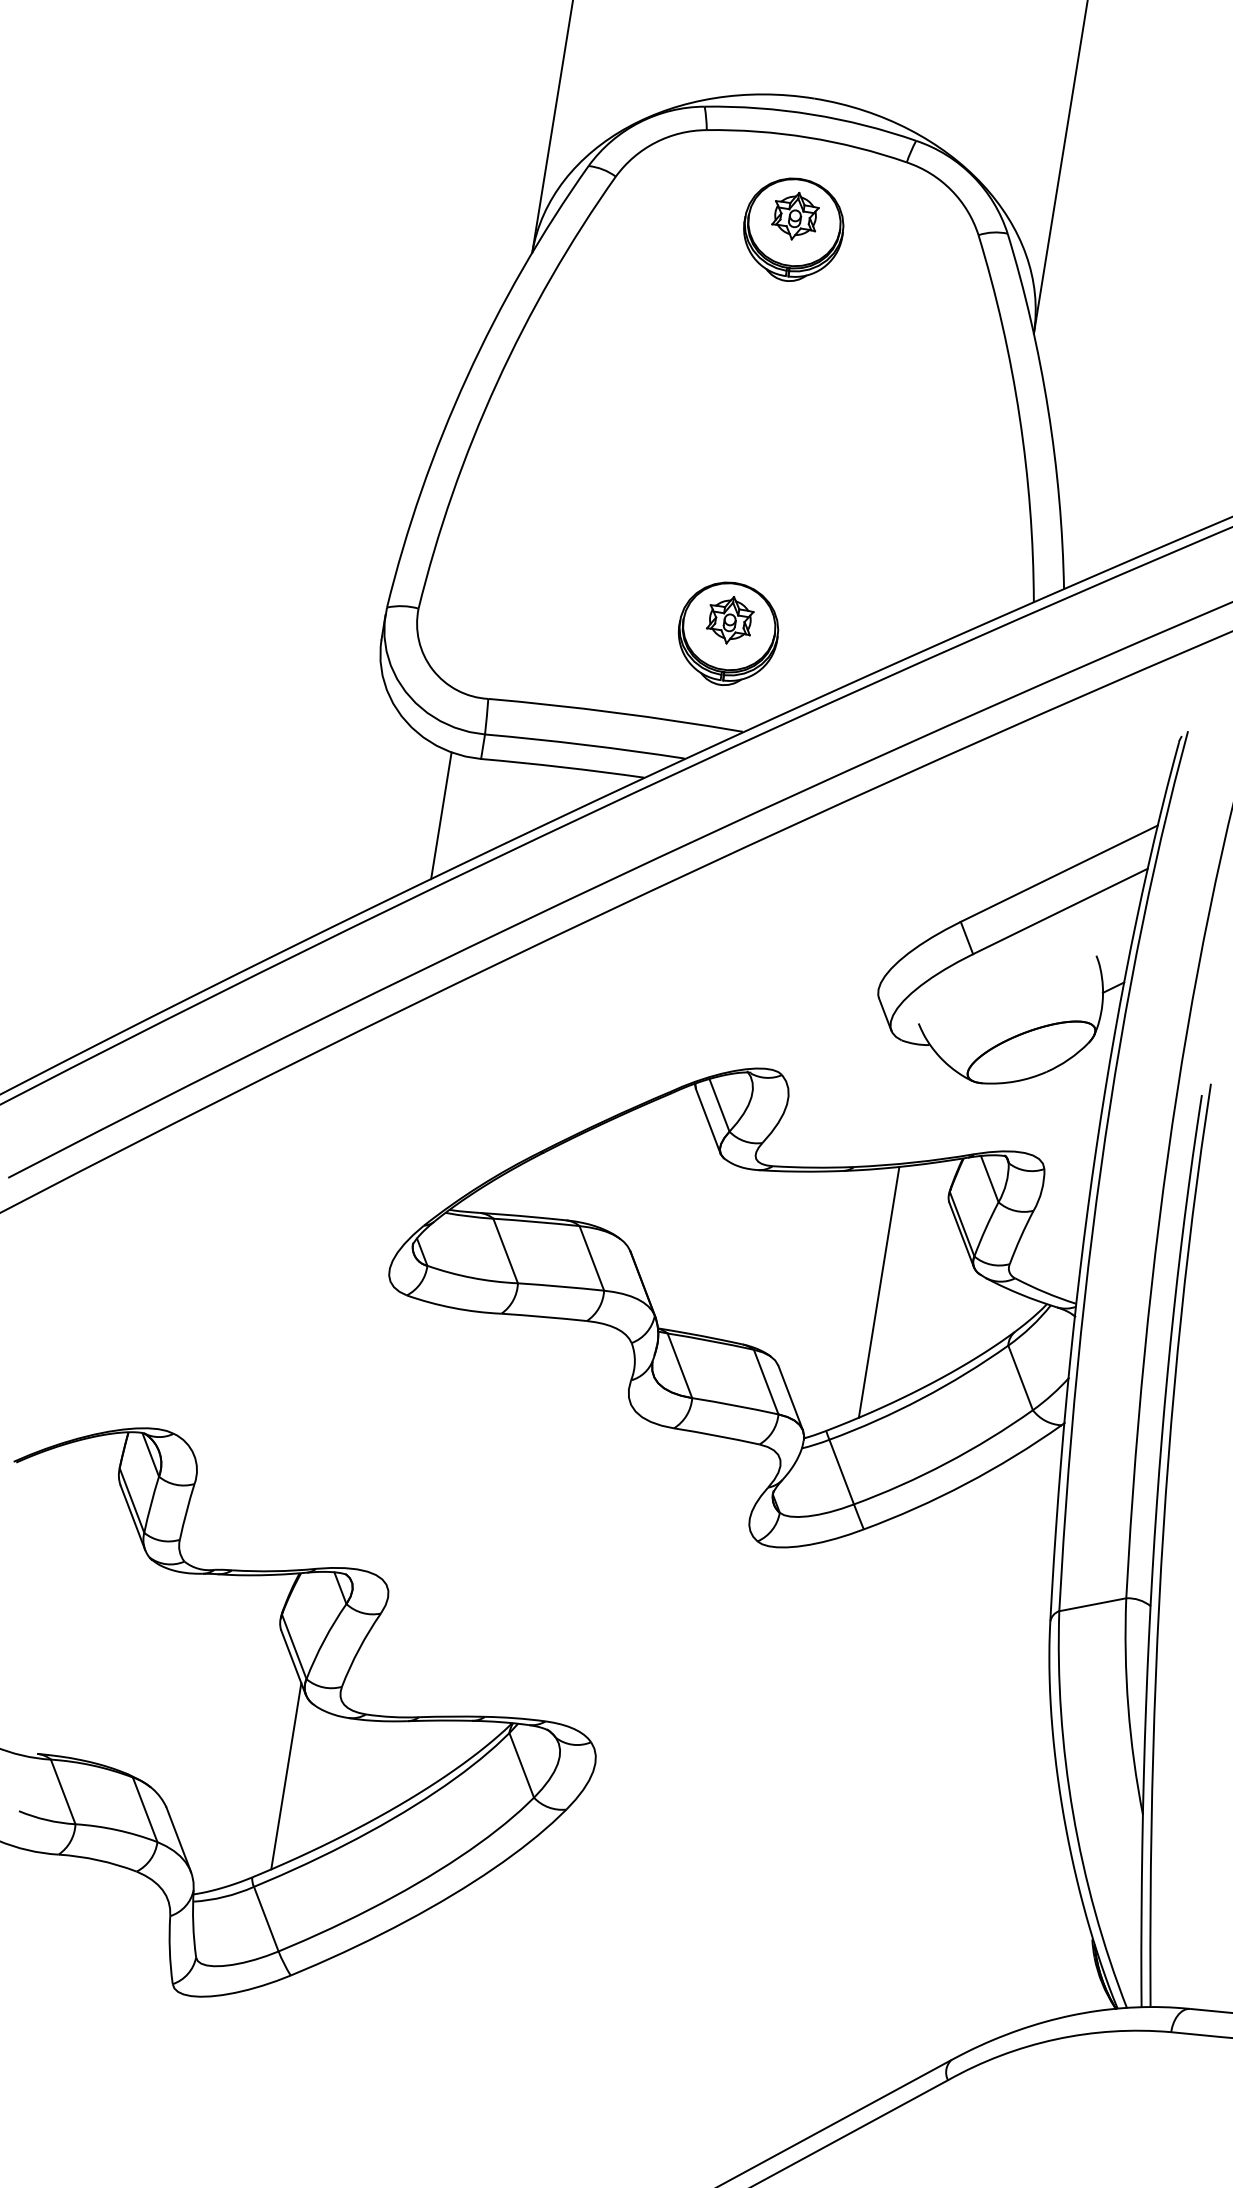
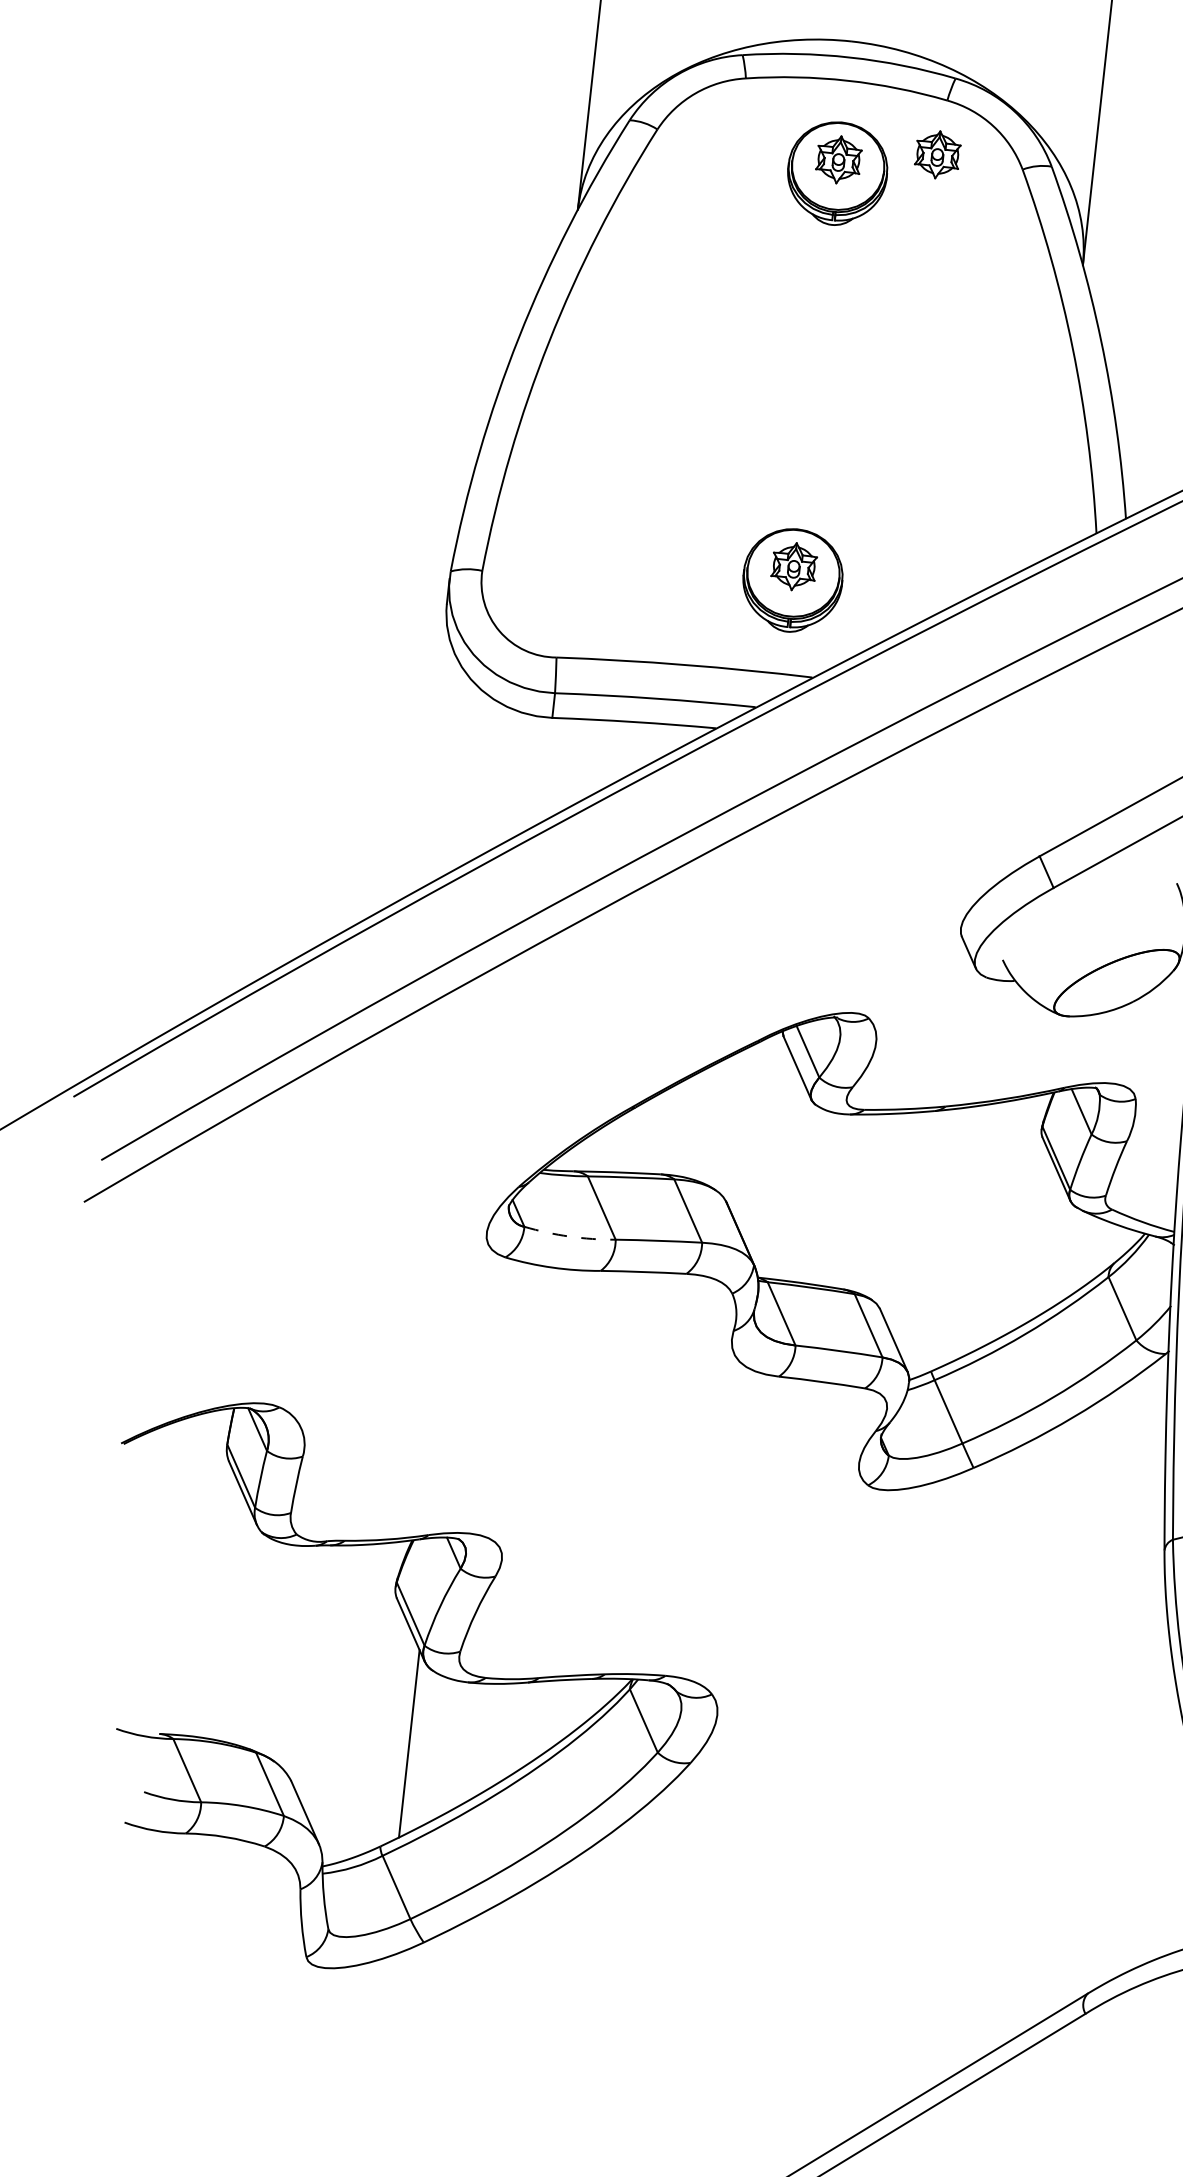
part: (894, 215) -> (937, 154), added
line: (441, 815) -> (515, 776), removed
arc: (472, 1277) -> (570, 1236), solid -> dashed
line: (878, 1291) -> (976, 1229), removed

